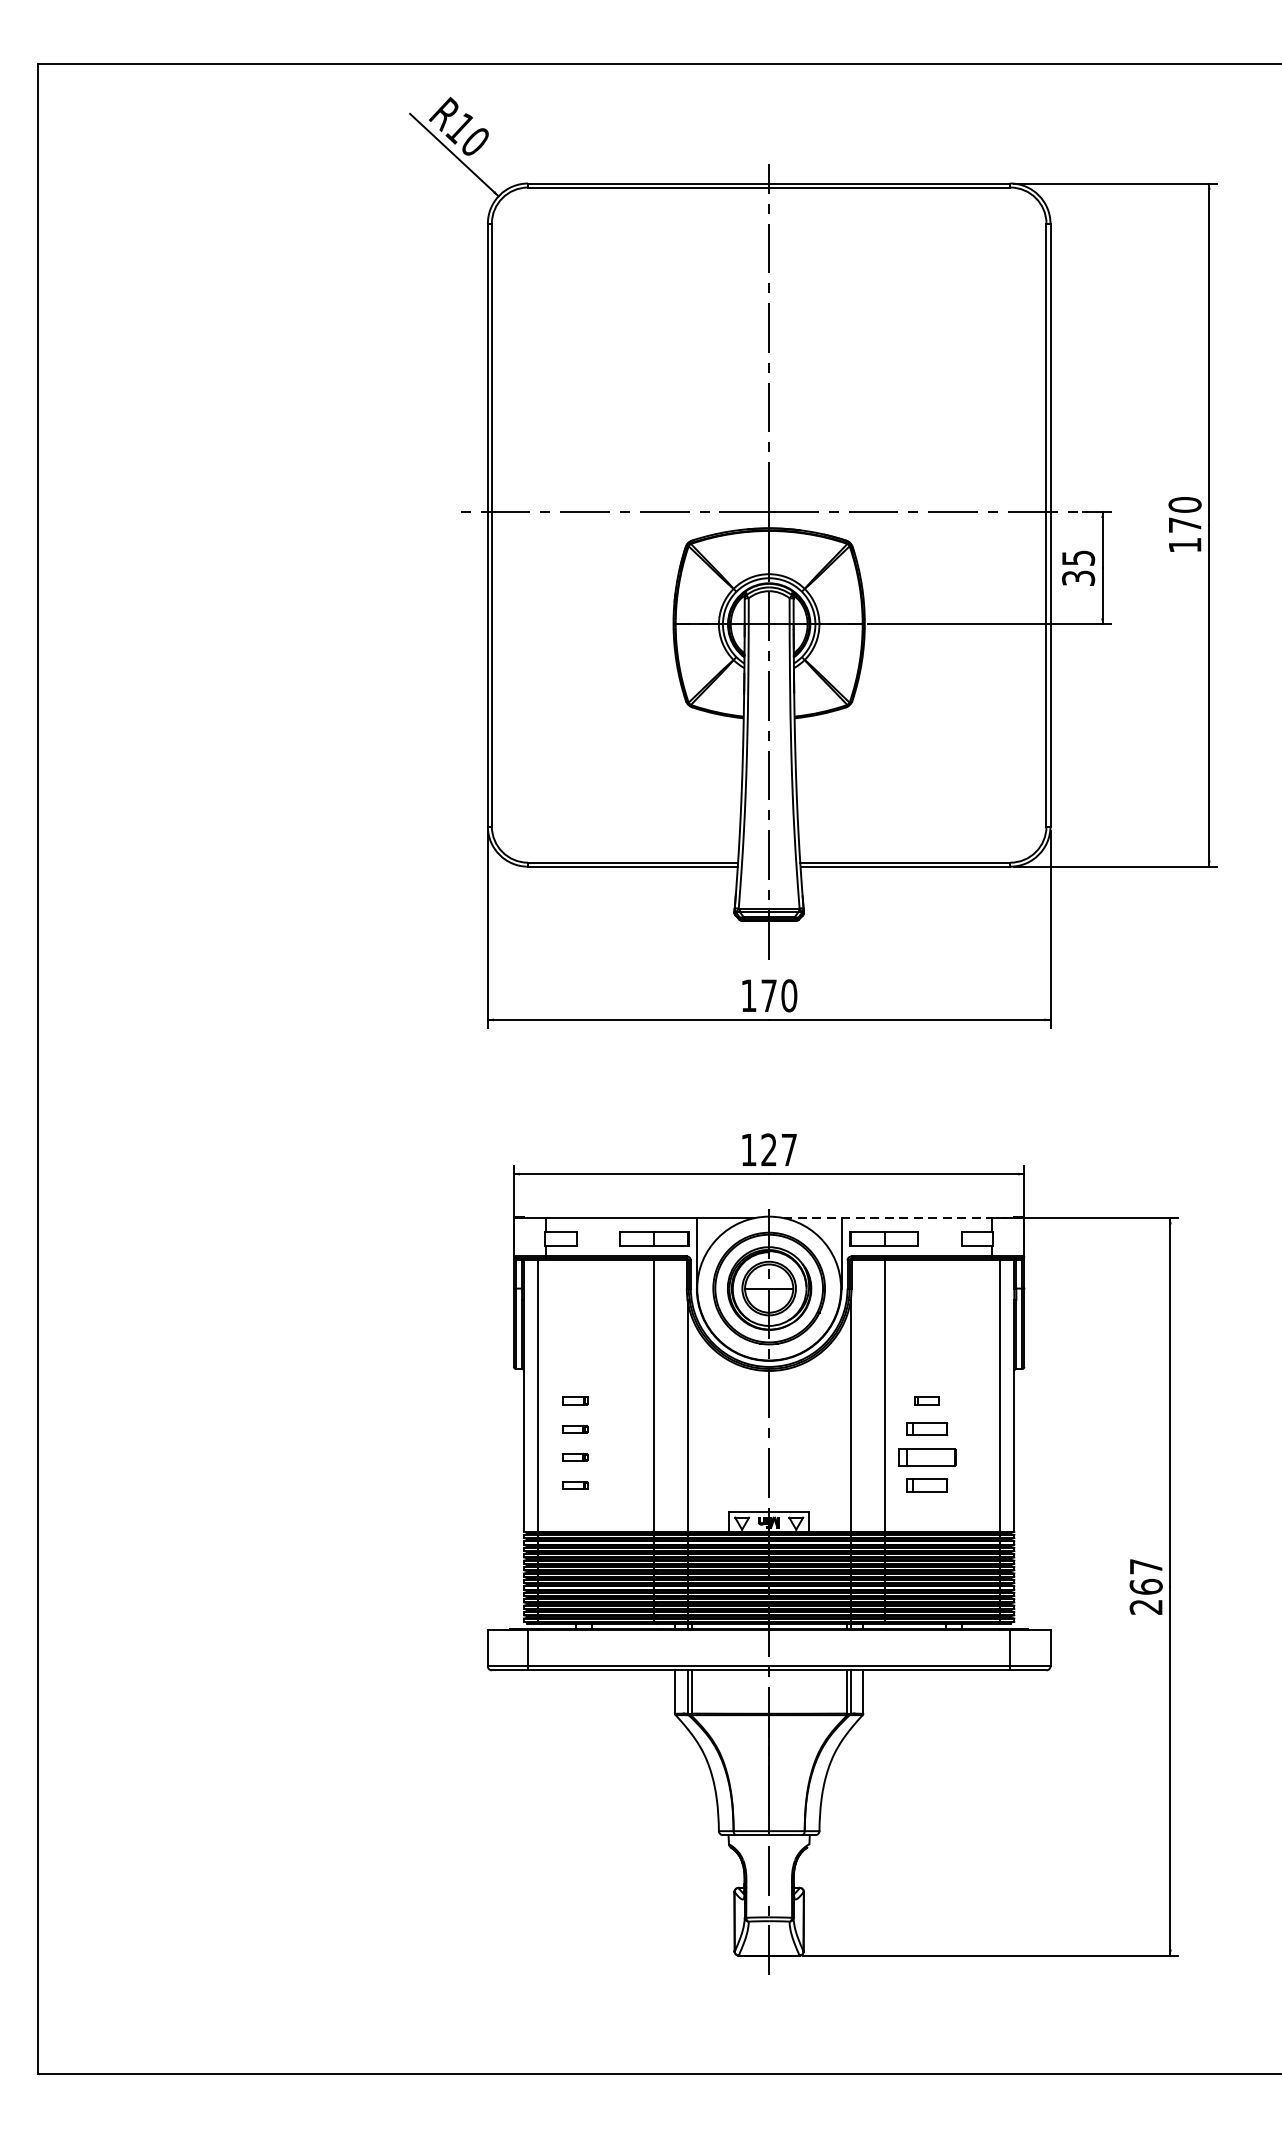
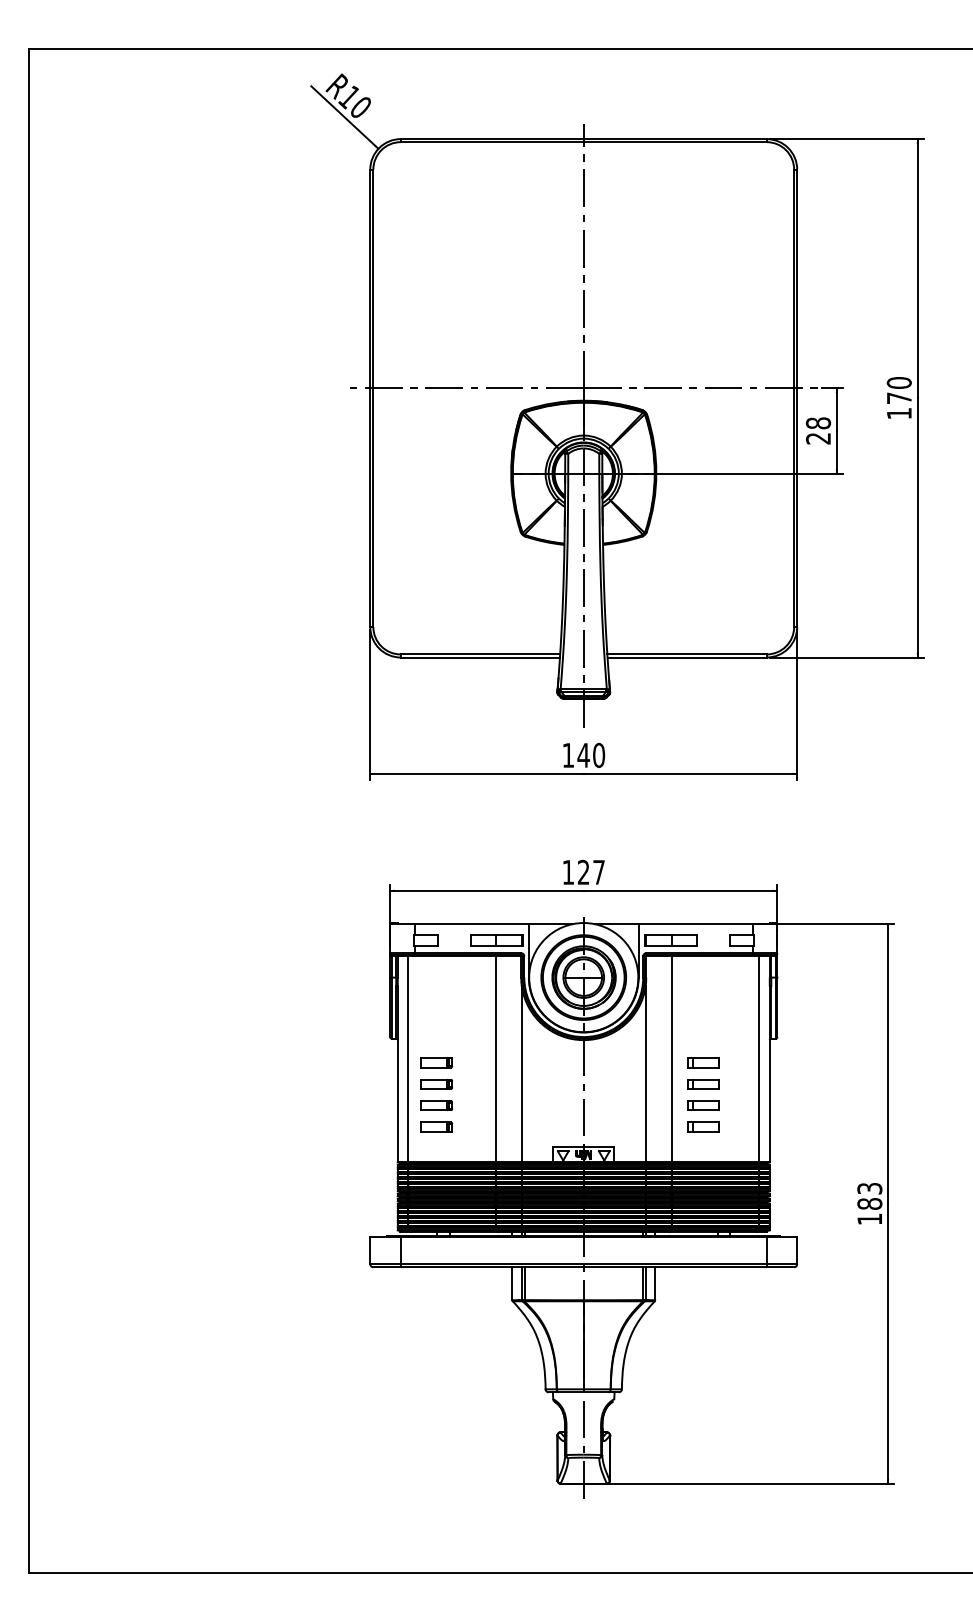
text: (1078, 567) -> (818, 430), 35 -> 28
text: (768, 995) -> (583, 755), 170 -> 140
line: (903, 1218) -> (685, 924), dashed -> solid
part: (575, 1400) -> (436, 1062), size x1.67
part: (926, 1400) -> (703, 1062), size x1.67
part: (575, 1429) -> (436, 1084), size x1.67
part: (575, 1457) -> (436, 1105), size x1.67
part: (926, 1457) -> (703, 1105), size x0.71
part: (575, 1484) -> (436, 1126), size x1.67
text: (1145, 1587) -> (869, 1204), 267 -> 183

